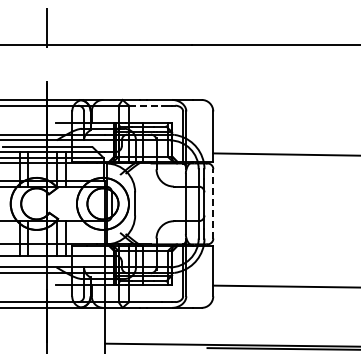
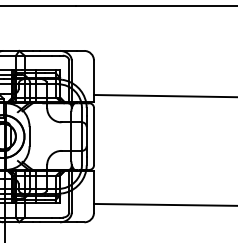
line: (146, 105) -> (38, 55), dashed -> solid
line: (213, 203) -> (94, 136), dashed -> solid

